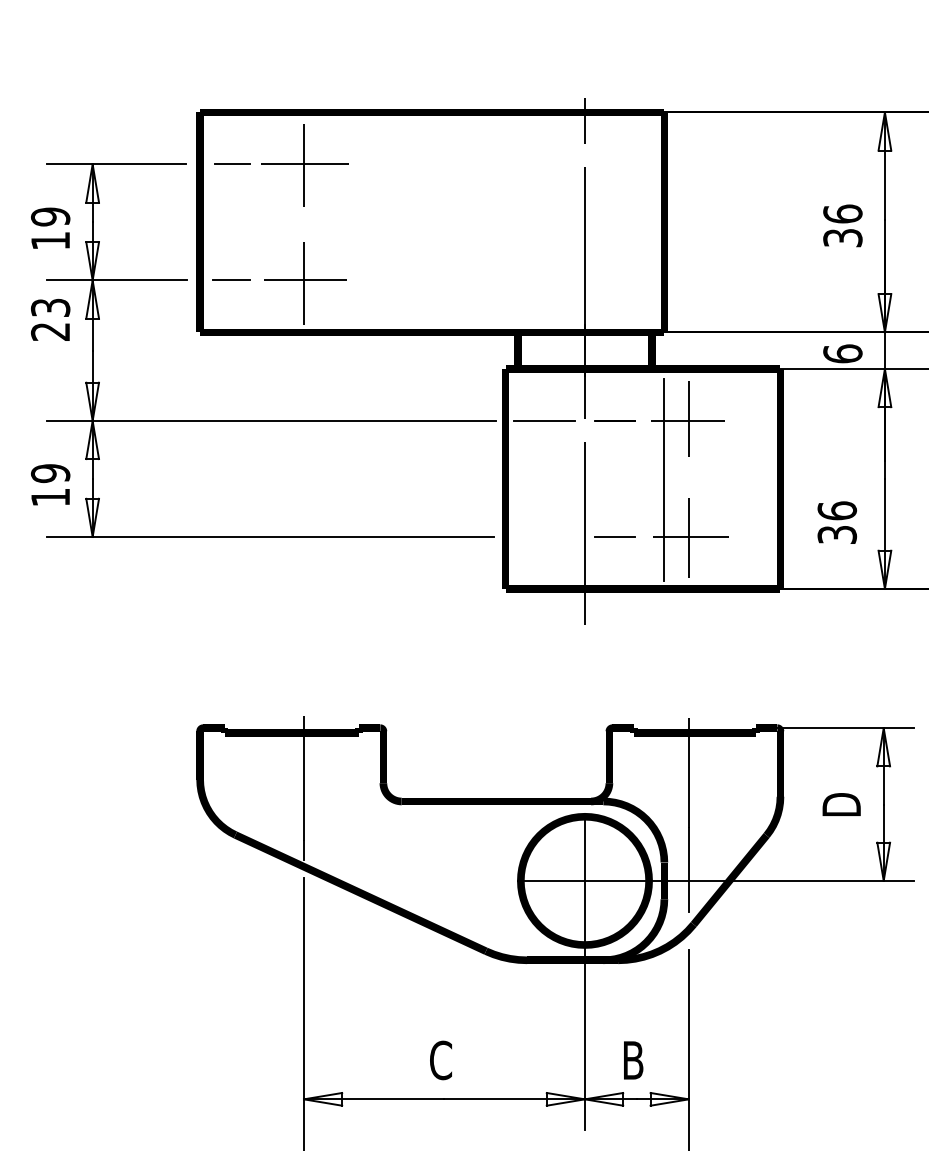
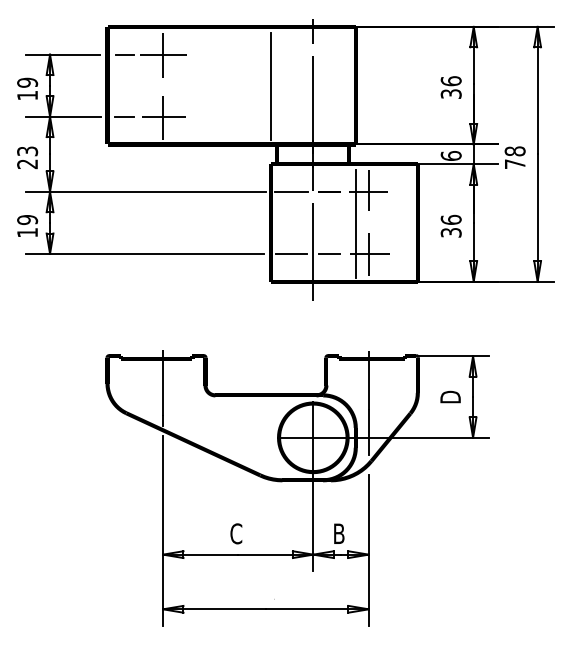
line: (504, 223) -> (270, 86), added
text: (50, 319) -> (27, 157), moved
text: (835, 521) -> (450, 225), moved
line: (544, 536) -> (291, 253), added

